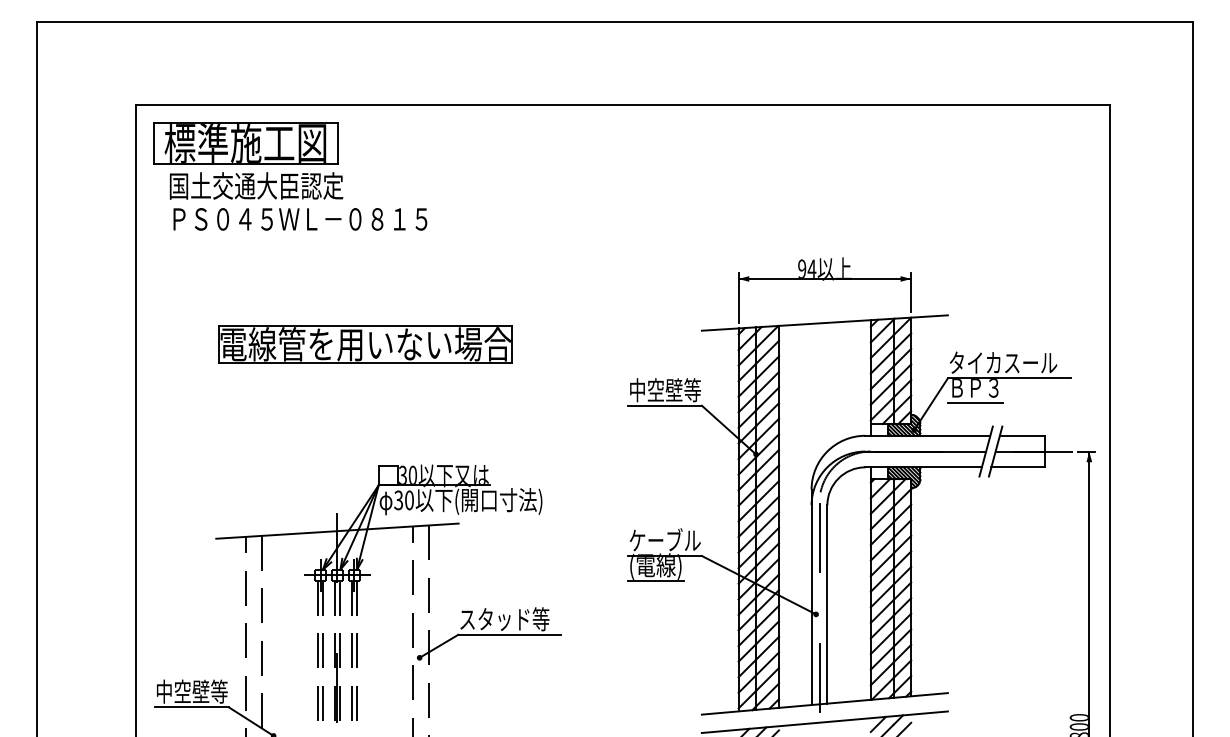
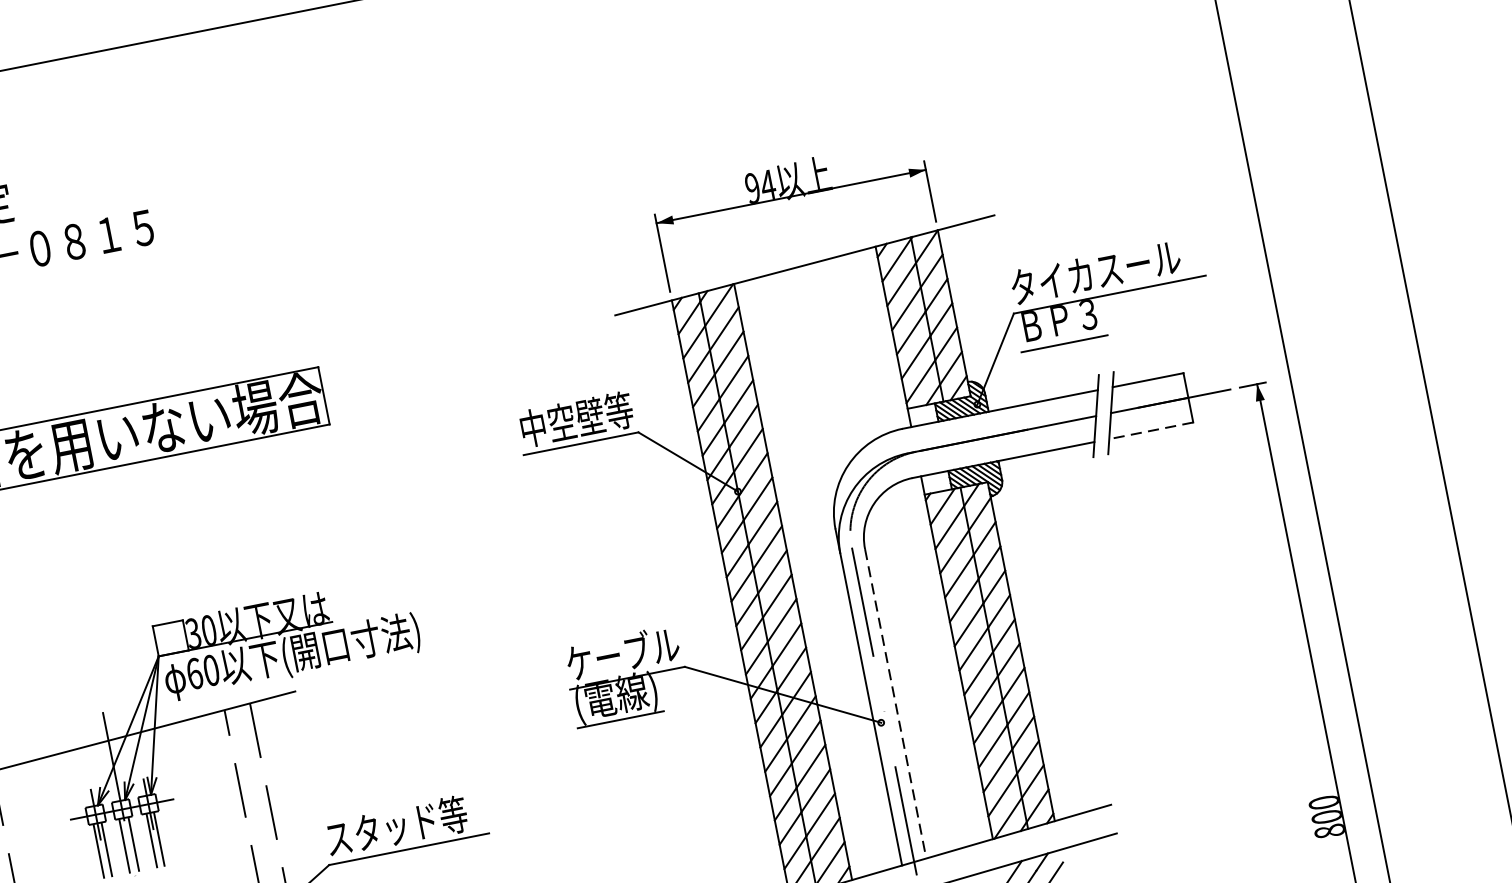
line: (1018, 467) -> (1151, 430), solid -> dashed
text: (398, 500) -> (194, 674), 30 -> 60
line: (827, 605) -> (896, 705), solid -> dashed

